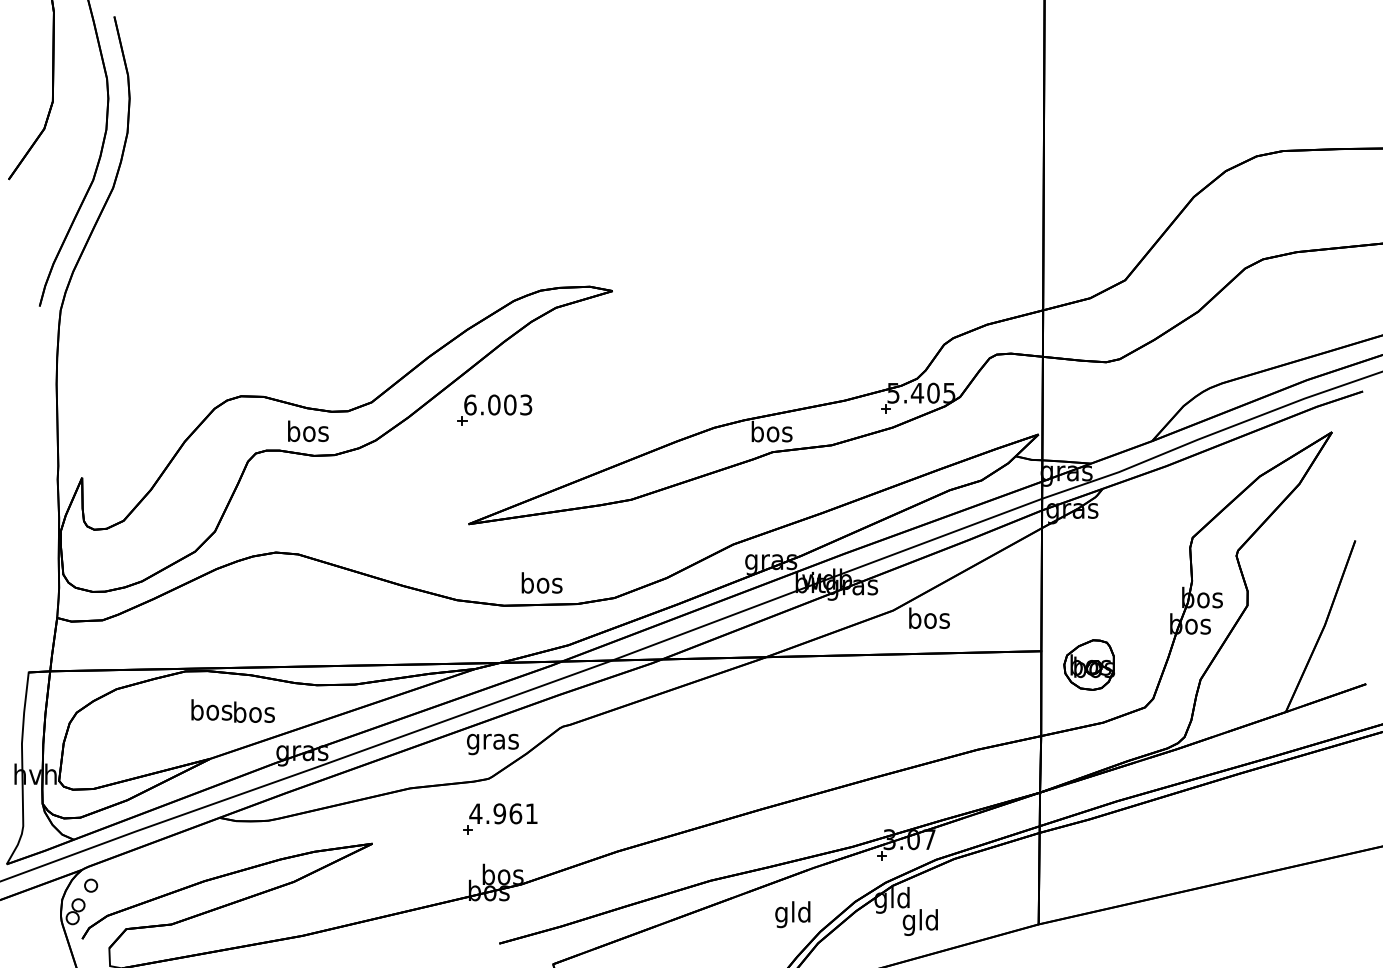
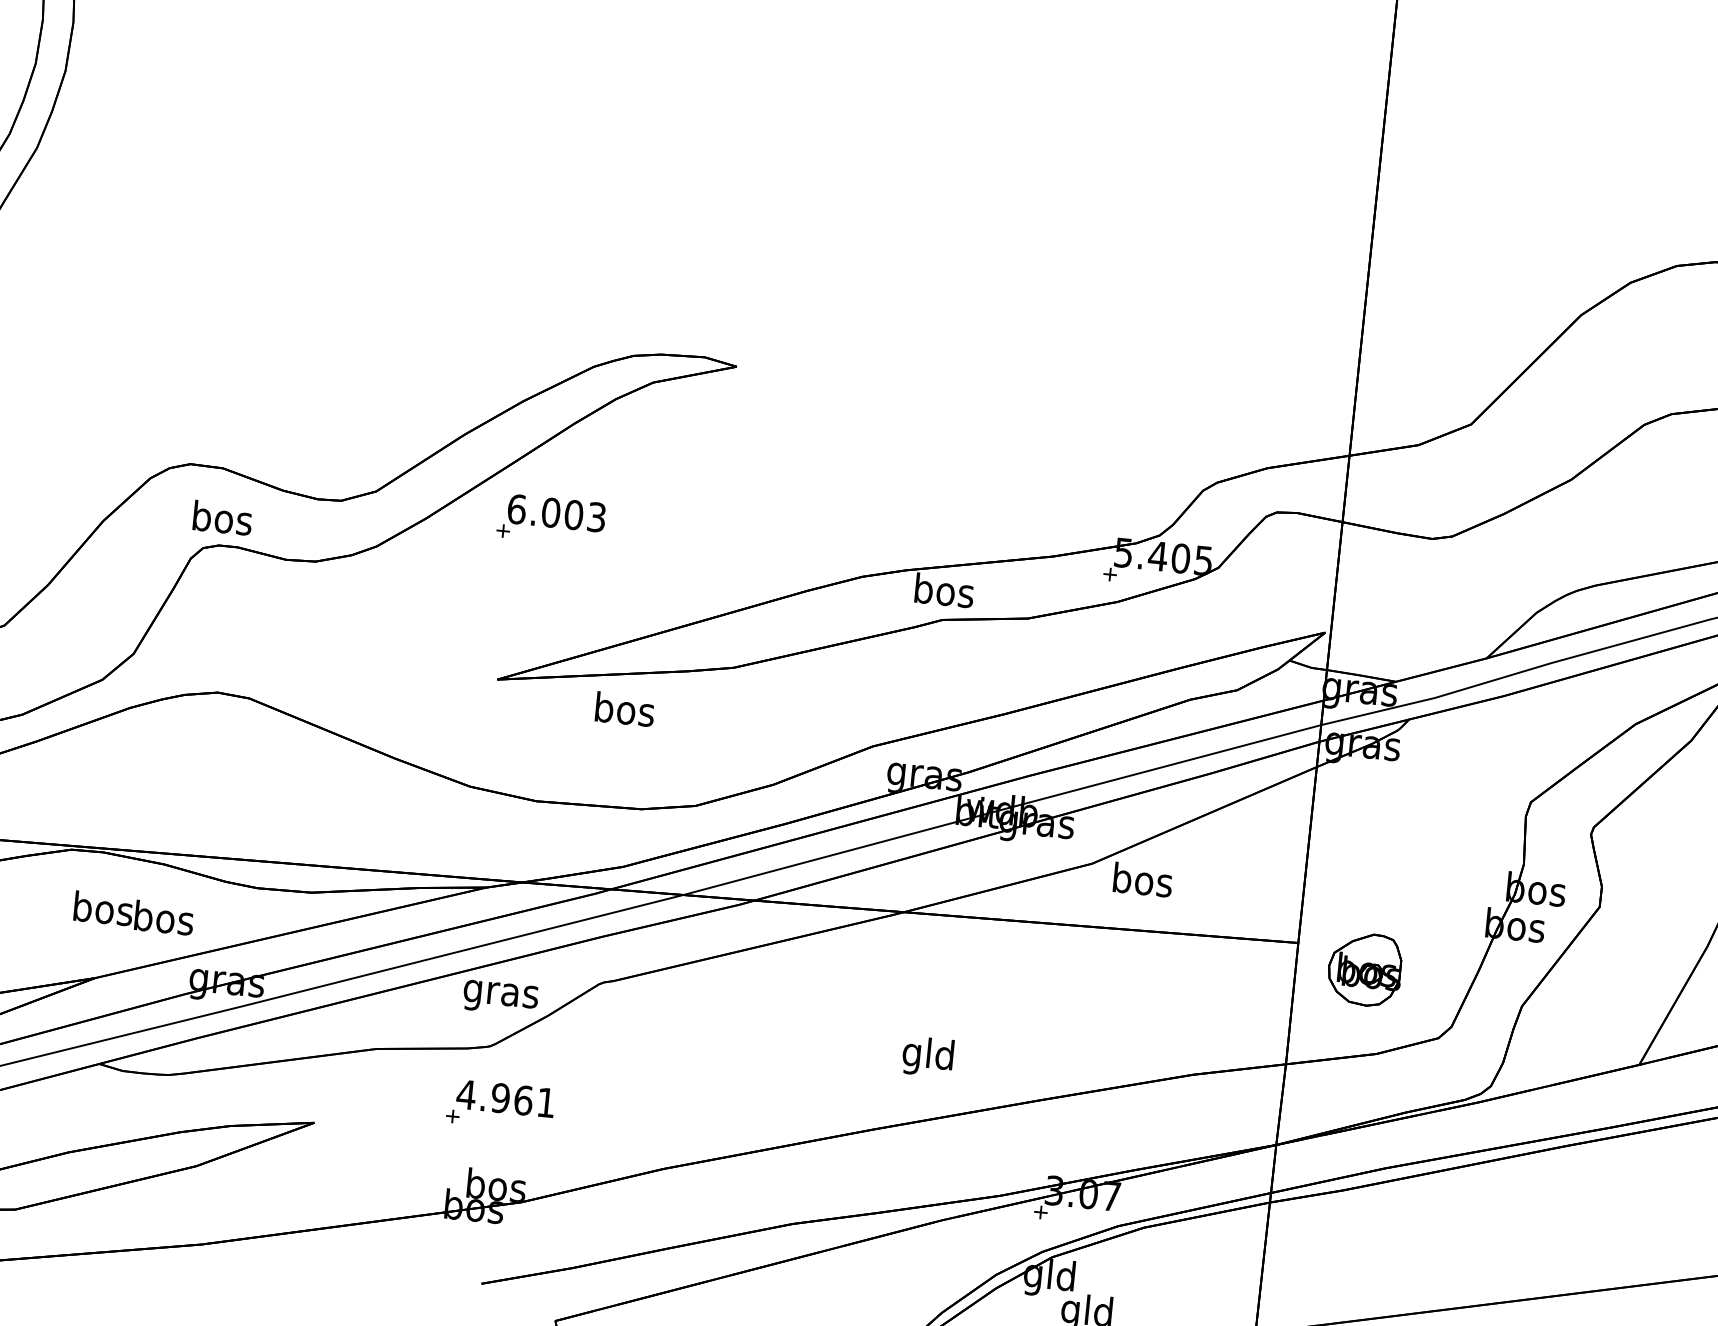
text: (308, 431) -> (223, 518), moved
text: (541, 582) -> (624, 708), moved
text: (792, 914) -> (927, 1056), moved

